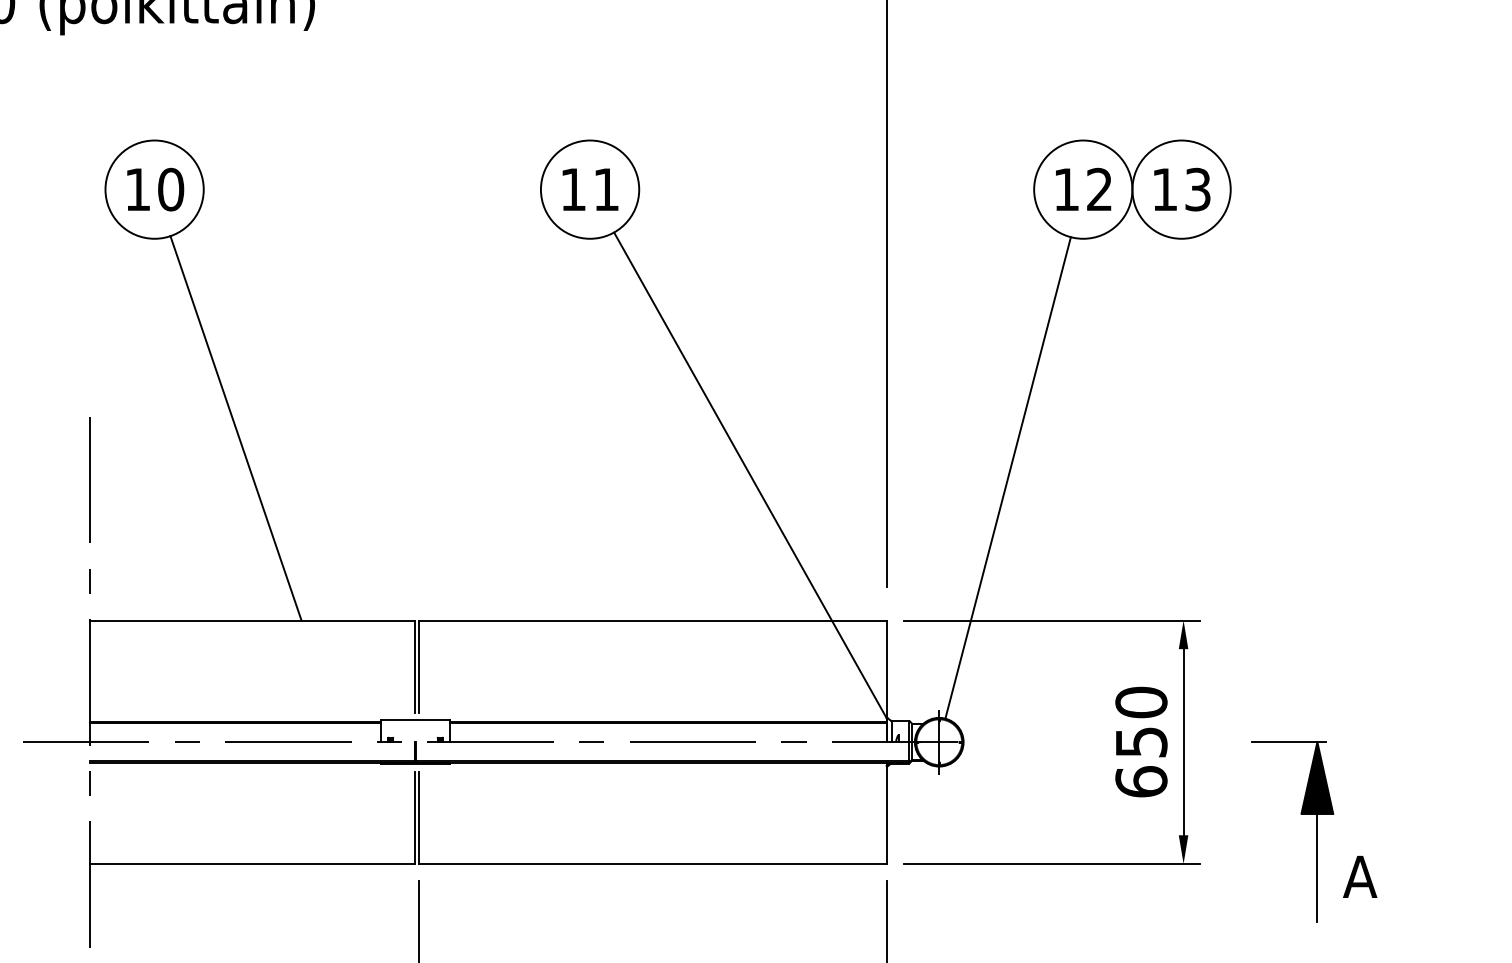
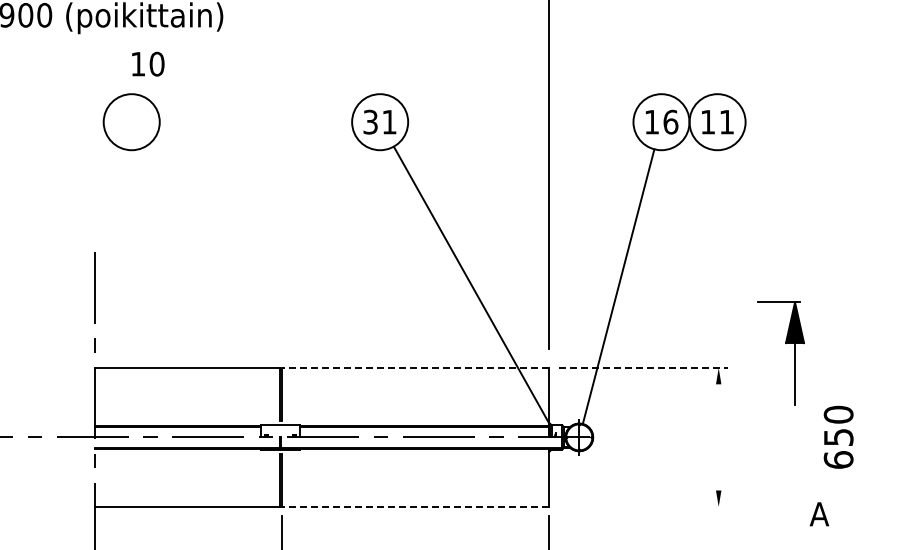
text: (155, 188) -> (148, 63), moved
text: (573, 188) -> (370, 121), 11 -> 31
text: (1099, 188) -> (670, 121), 12 -> 16
text: (1197, 188) -> (726, 121), 13 -> 11
line: (234, 426) -> (177, 257), removed
line: (652, 619) -> (415, 367), solid -> dashed
line: (1051, 619) -> (643, 367), solid -> dashed
text: (1141, 740) -> (838, 436), moved
line: (1183, 742) -> (718, 437), removed
part: (1302, 815) -> (786, 344), moved
line: (652, 863) -> (415, 506), solid -> dashed
line: (1051, 863) -> (643, 506), removed

